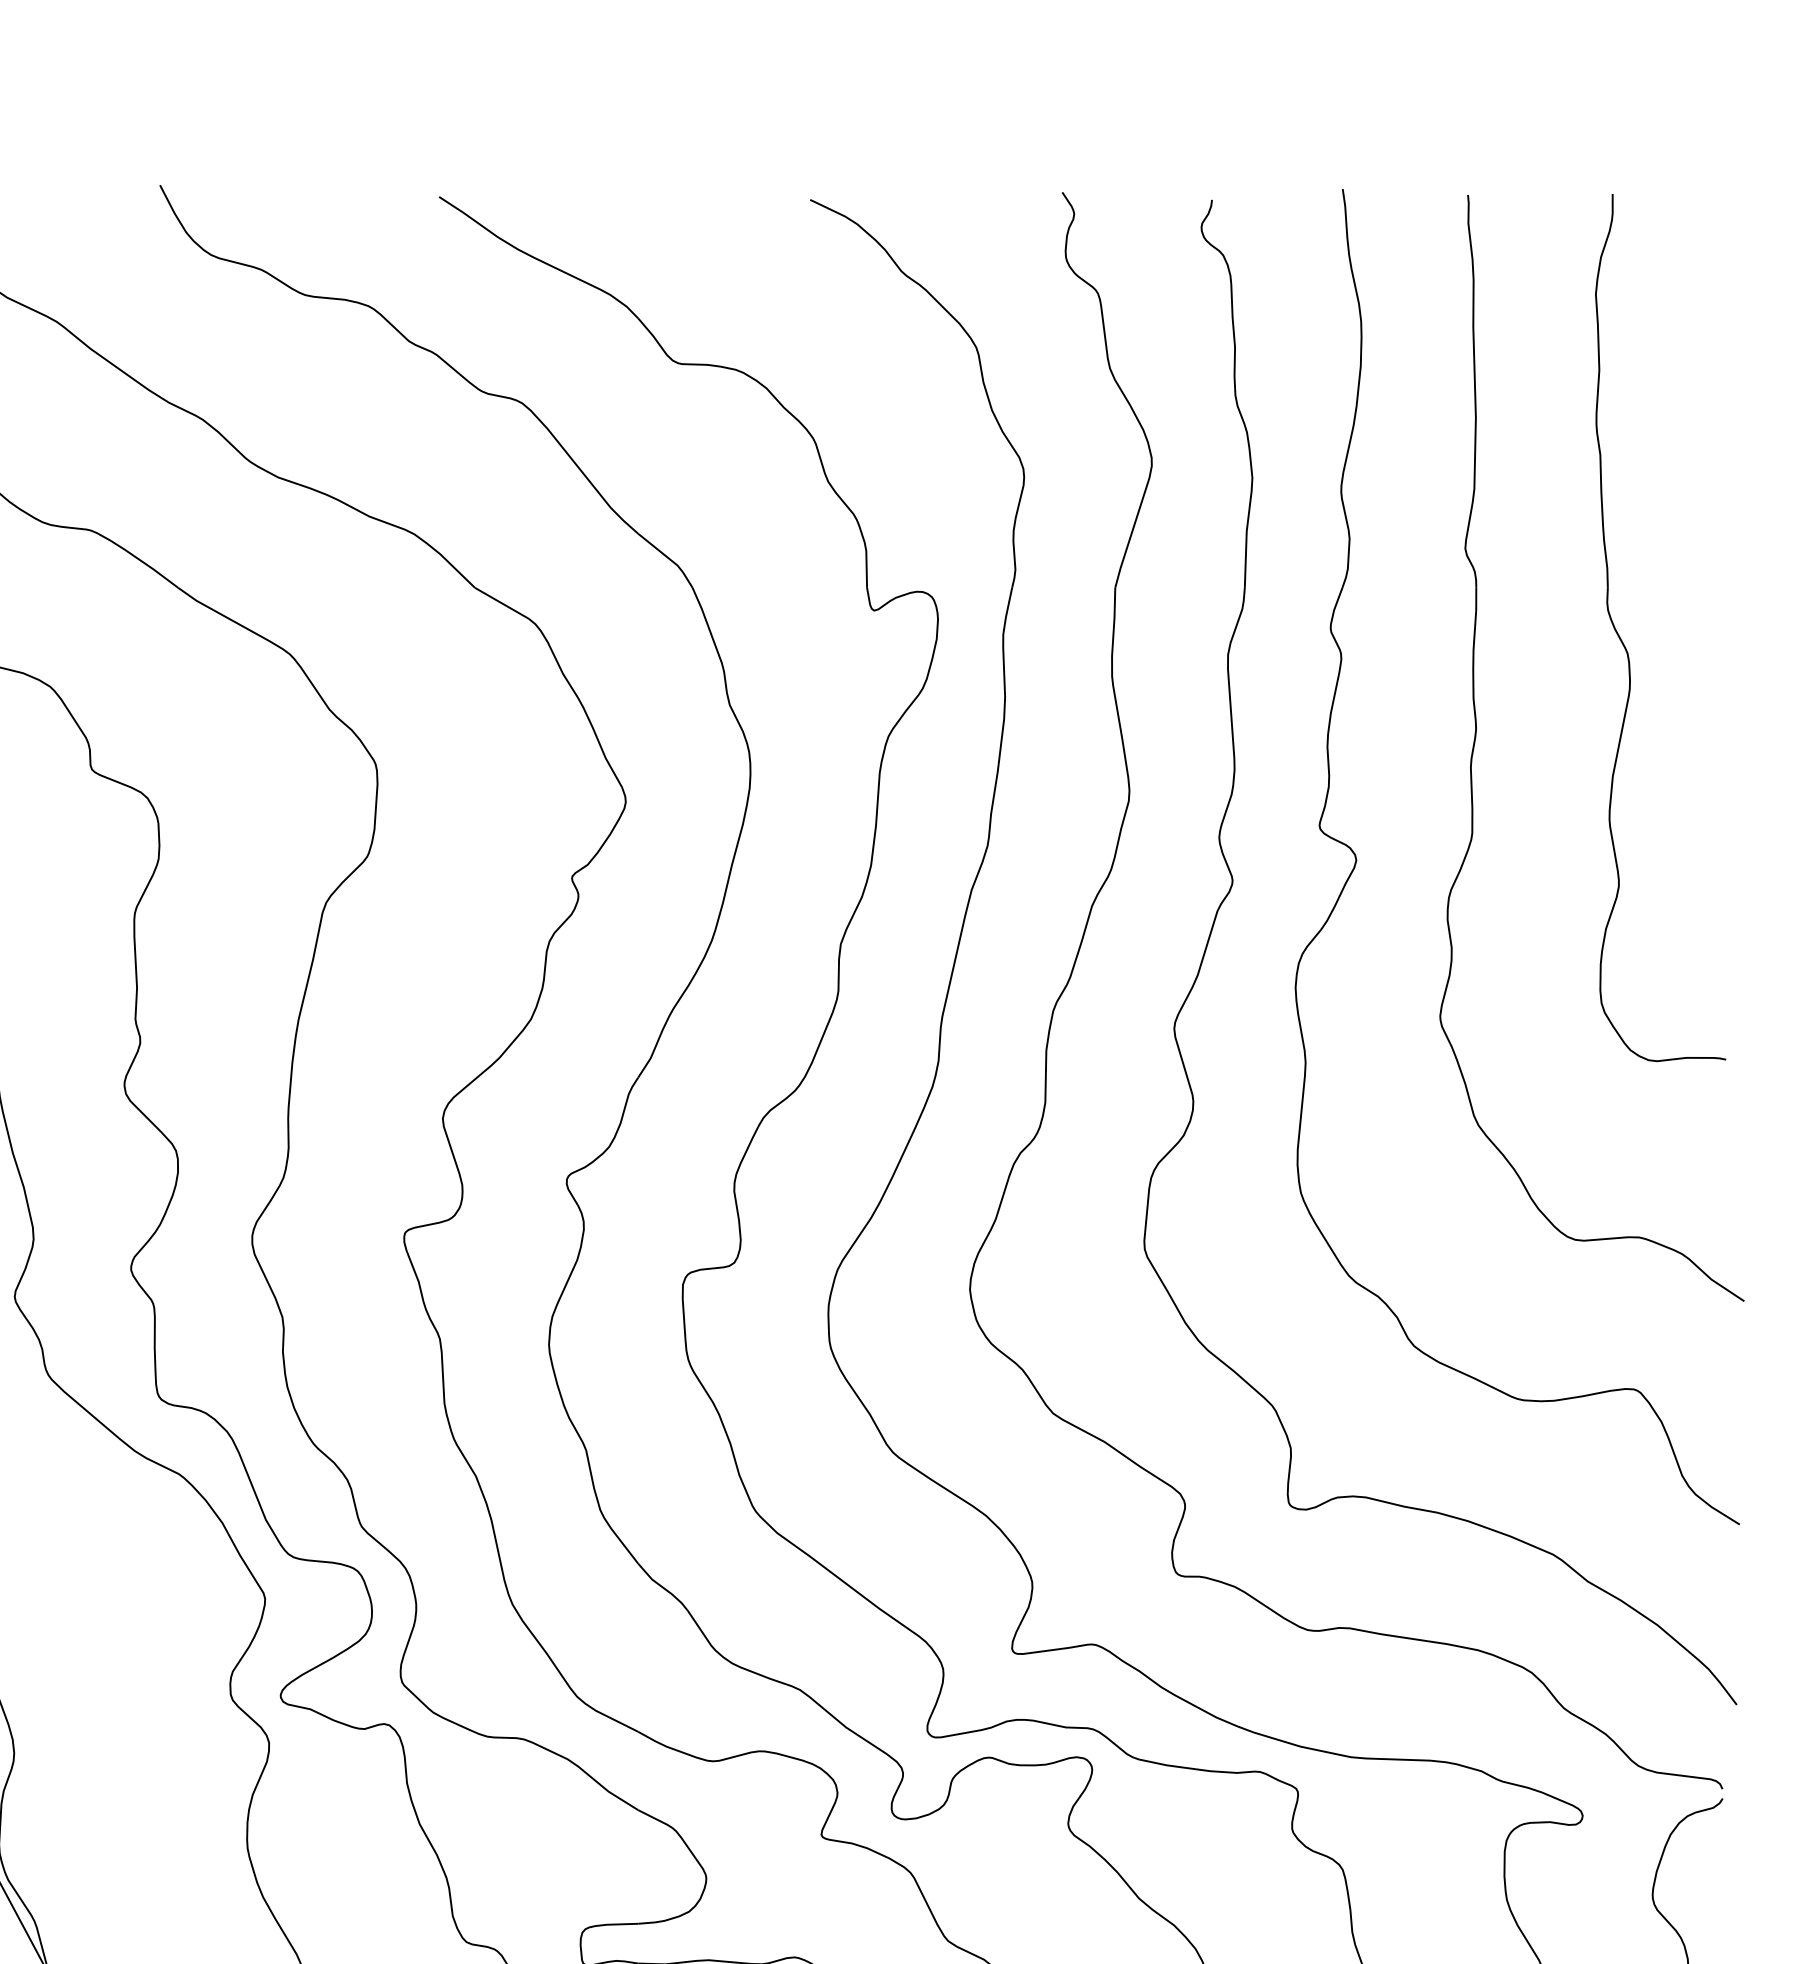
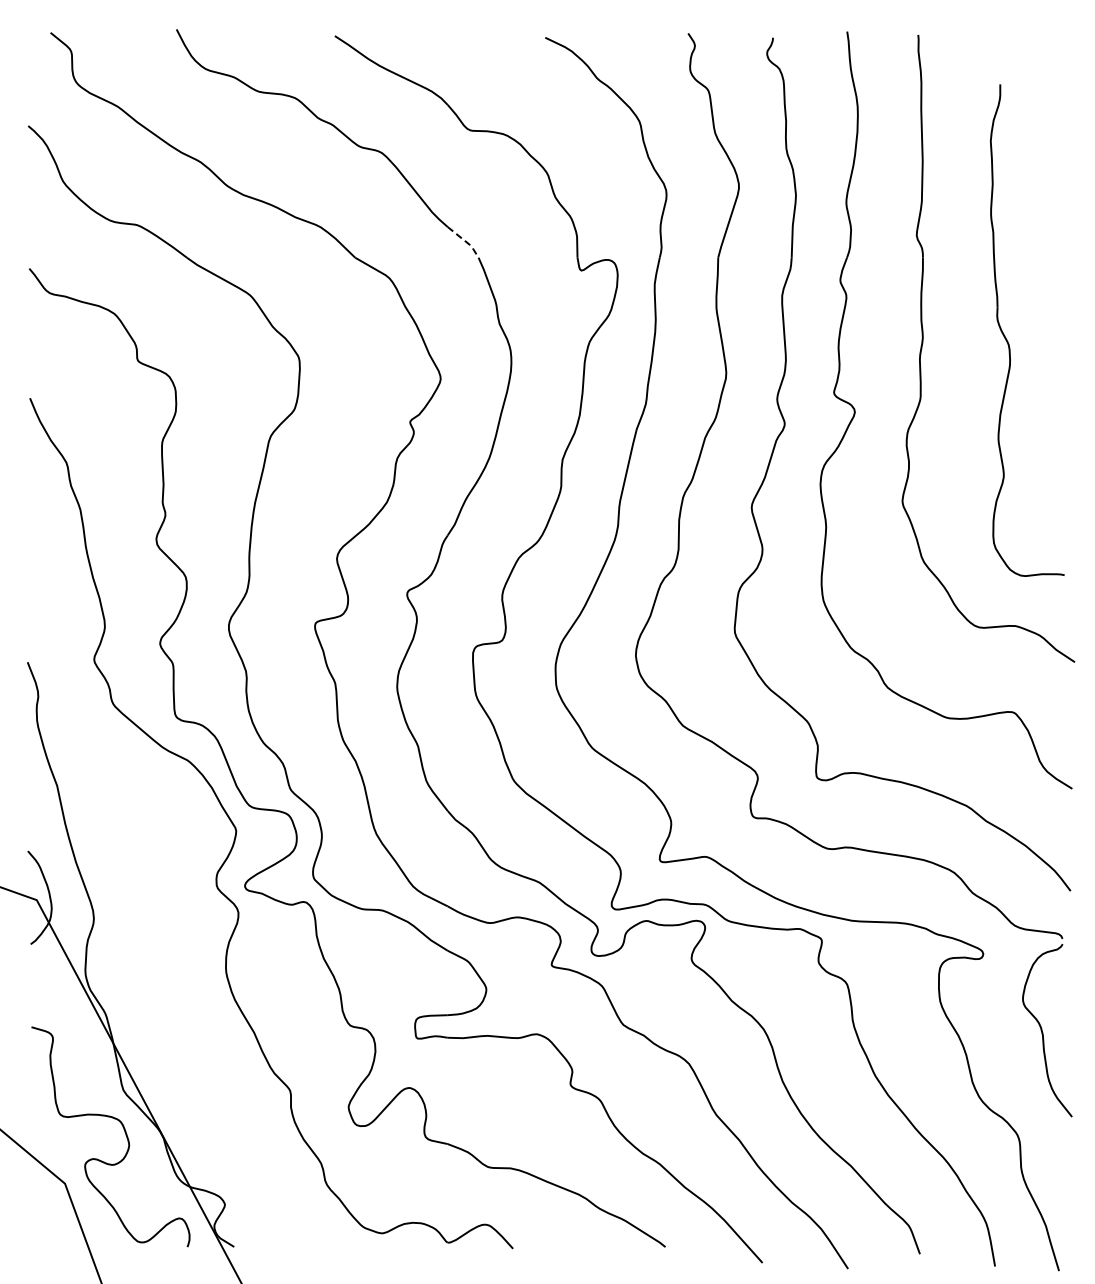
line: (671, 559) -> (466, 241), solid -> dashed
part: (1625, 643) -> (1007, 339), moved

